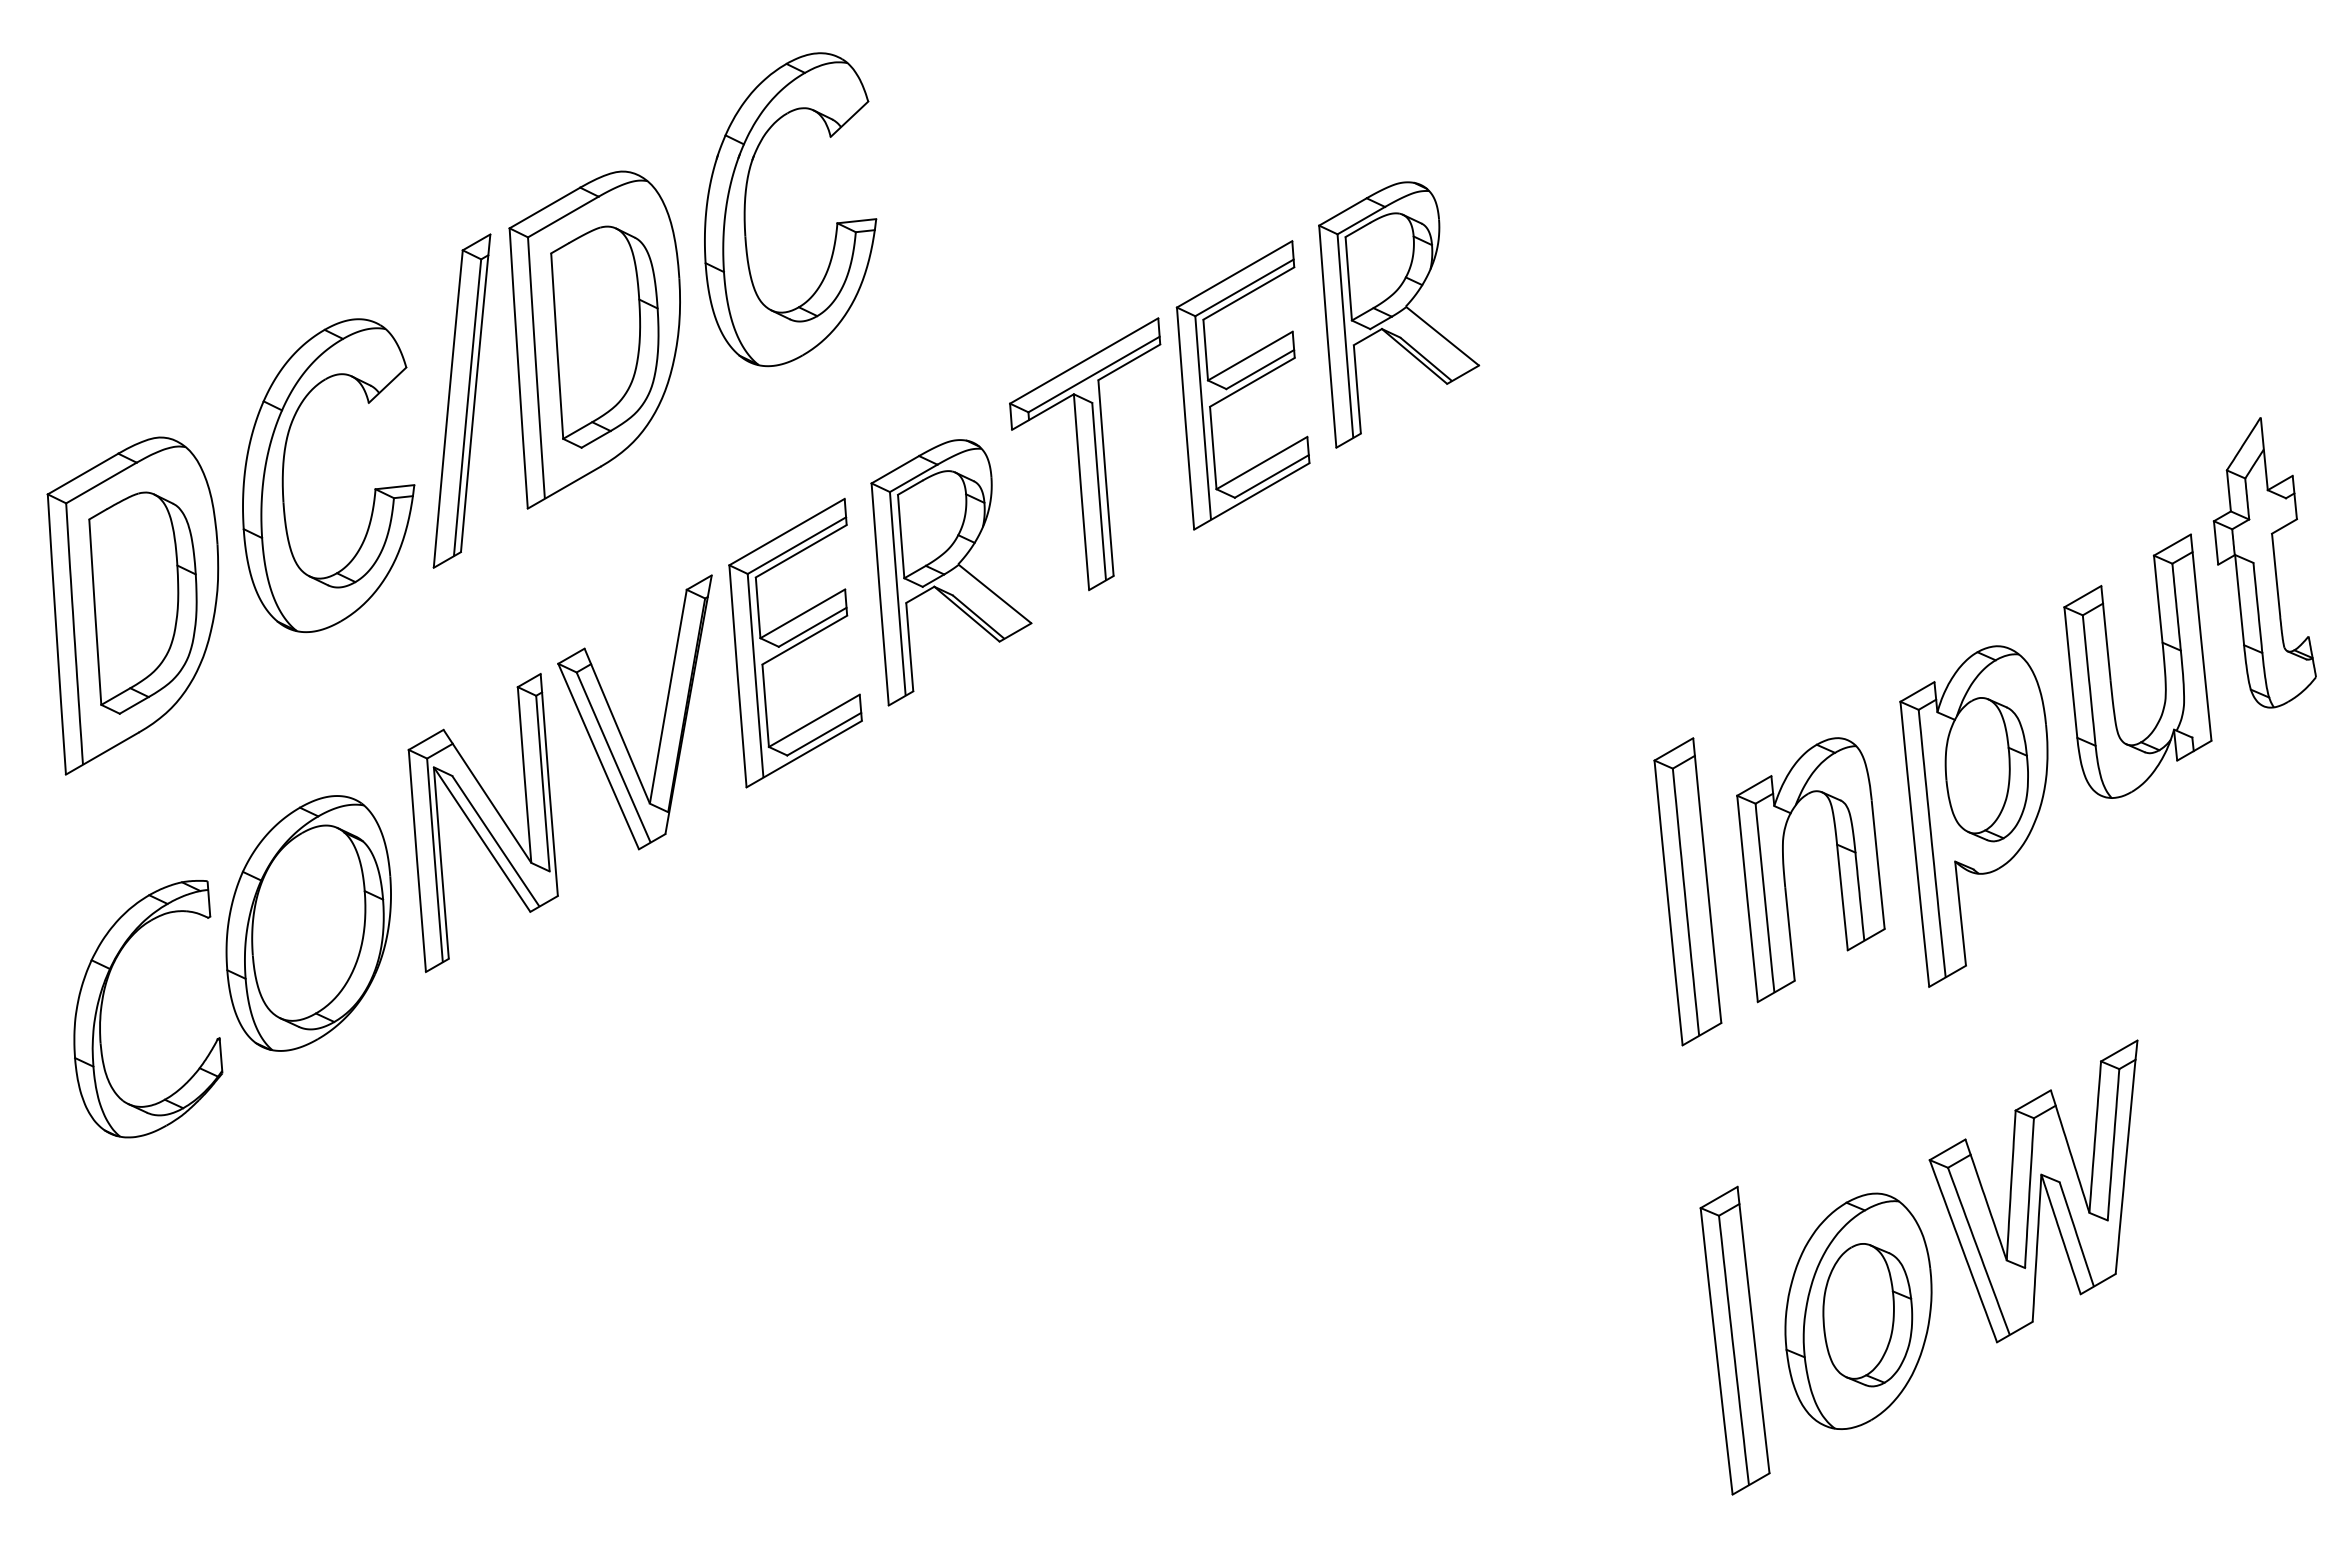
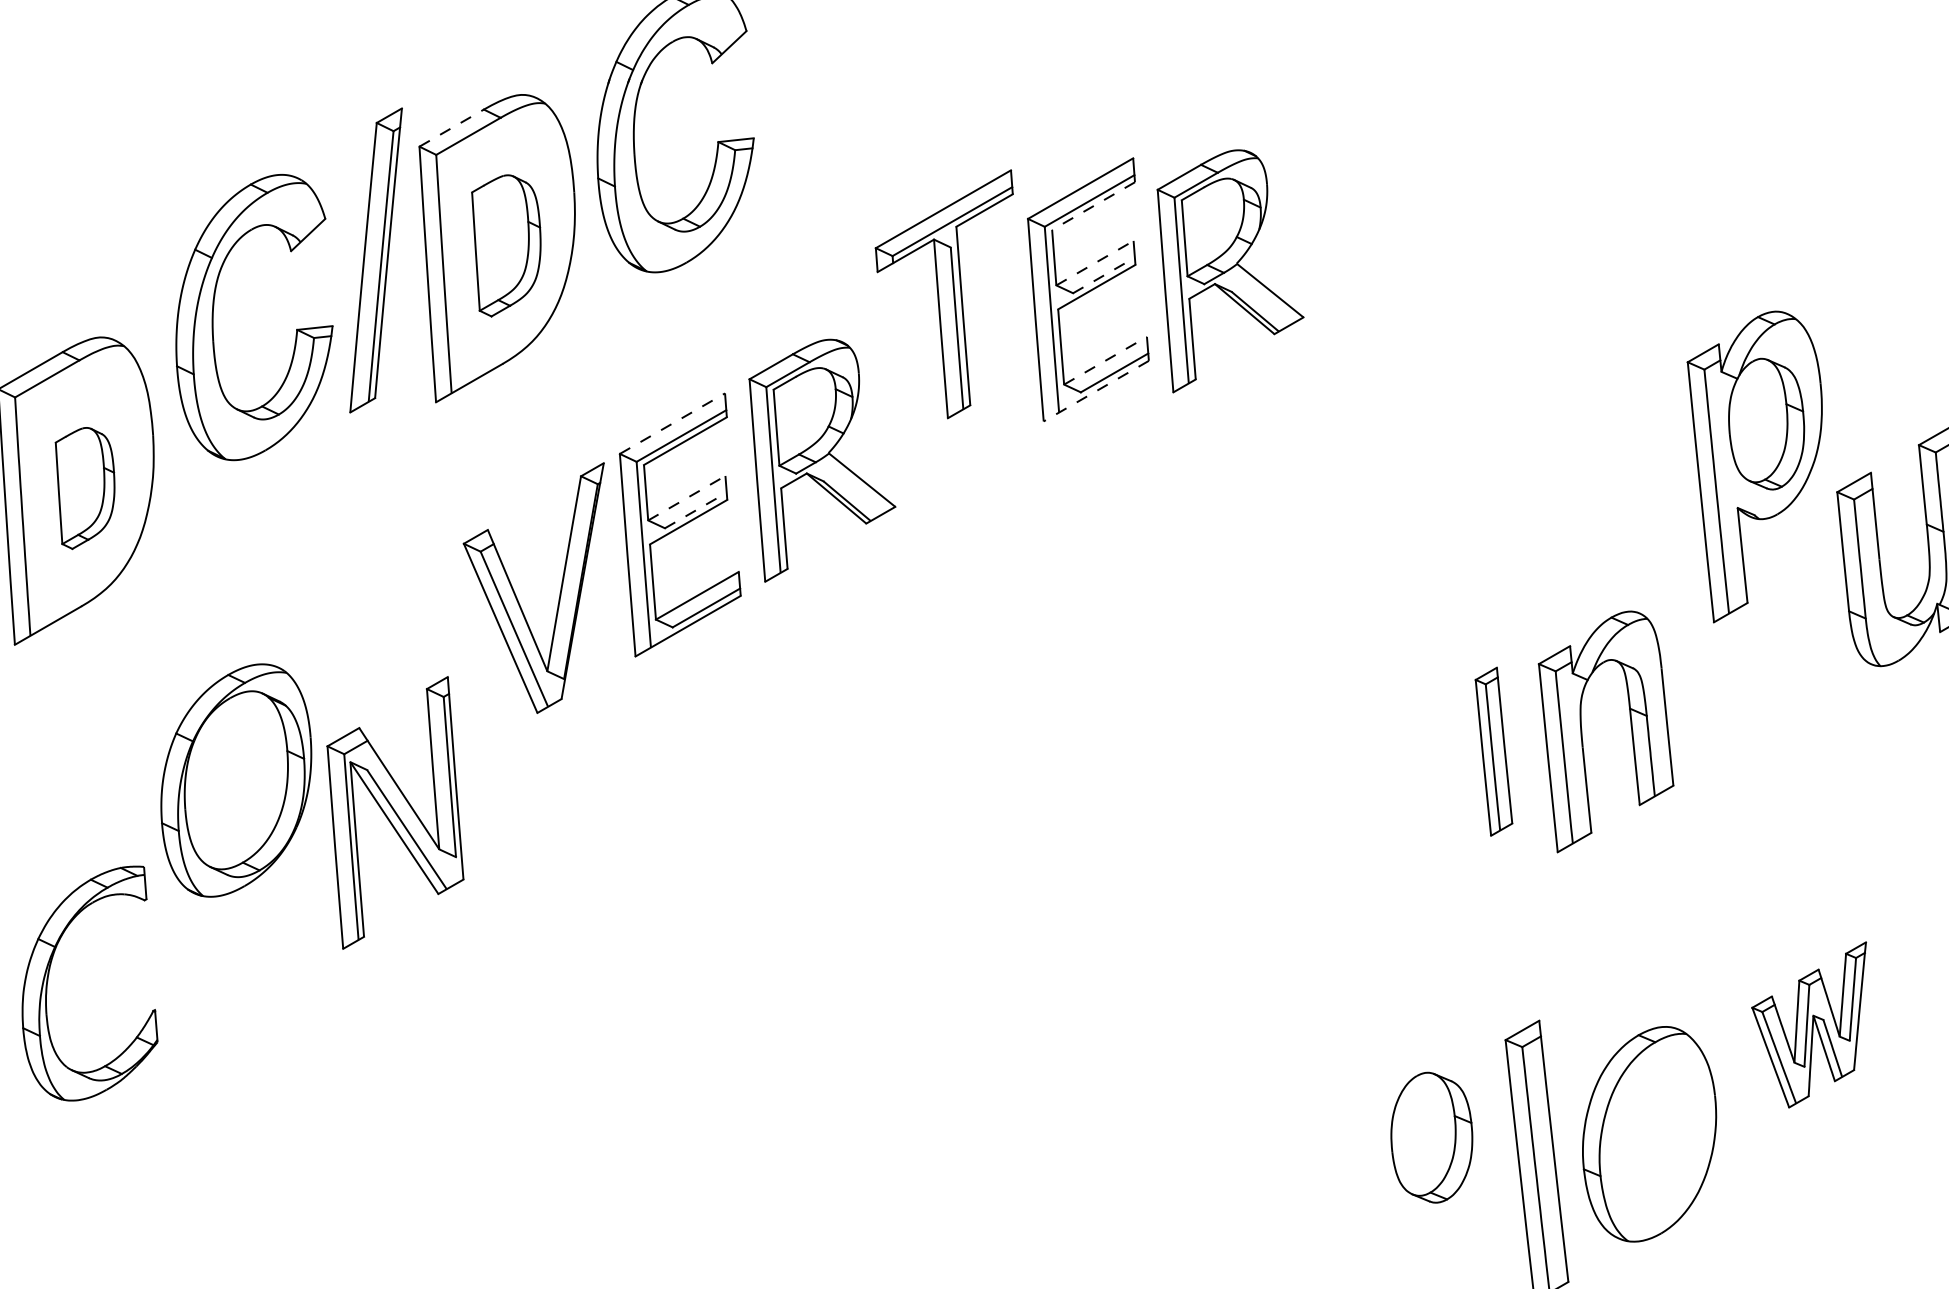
line: (544, 208) -> (451, 128), solid -> dashed
line: (1248, 293) -> (1093, 206), solid -> dashed
part: (1399, 314) -> (1230, 270), moved
part: (604, 336) -> (506, 245), size x0.7
line: (1250, 356) -> (1095, 263), solid -> dashed
line: (1260, 369) -> (1104, 275), solid -> dashed
part: (461, 400) -> (375, 259), moved
part: (1085, 454) -> (944, 294), moved
line: (1262, 462) -> (1106, 360), solid -> dashed
part: (284, 467) -> (214, 310), moved
line: (1251, 496) -> (1096, 391), solid -> dashed
line: (787, 532) -> (672, 424), solid -> dashed
part: (142, 602) -> (84, 487), size x0.6
line: (802, 613) -> (686, 497), solid -> dashed
line: (813, 627) -> (696, 510), solid -> dashed
part: (1973, 816) -> (1754, 466), moved
part: (482, 823) -> (394, 813), moved
part: (1687, 891) -> (1493, 751), size x0.6
part: (103, 1001) -> (49, 976), moved
part: (2033, 1191) -> (1809, 1024), size x0.6
part: (1867, 1315) -> (1431, 1138), moved

